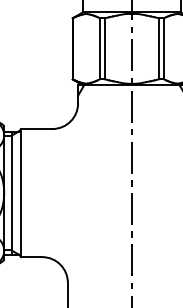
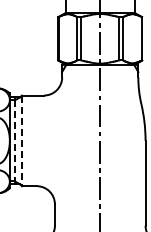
line: (12, 192) -> (15, 140), solid -> dashed
line: (20, 193) -> (21, 141), solid -> dashed

